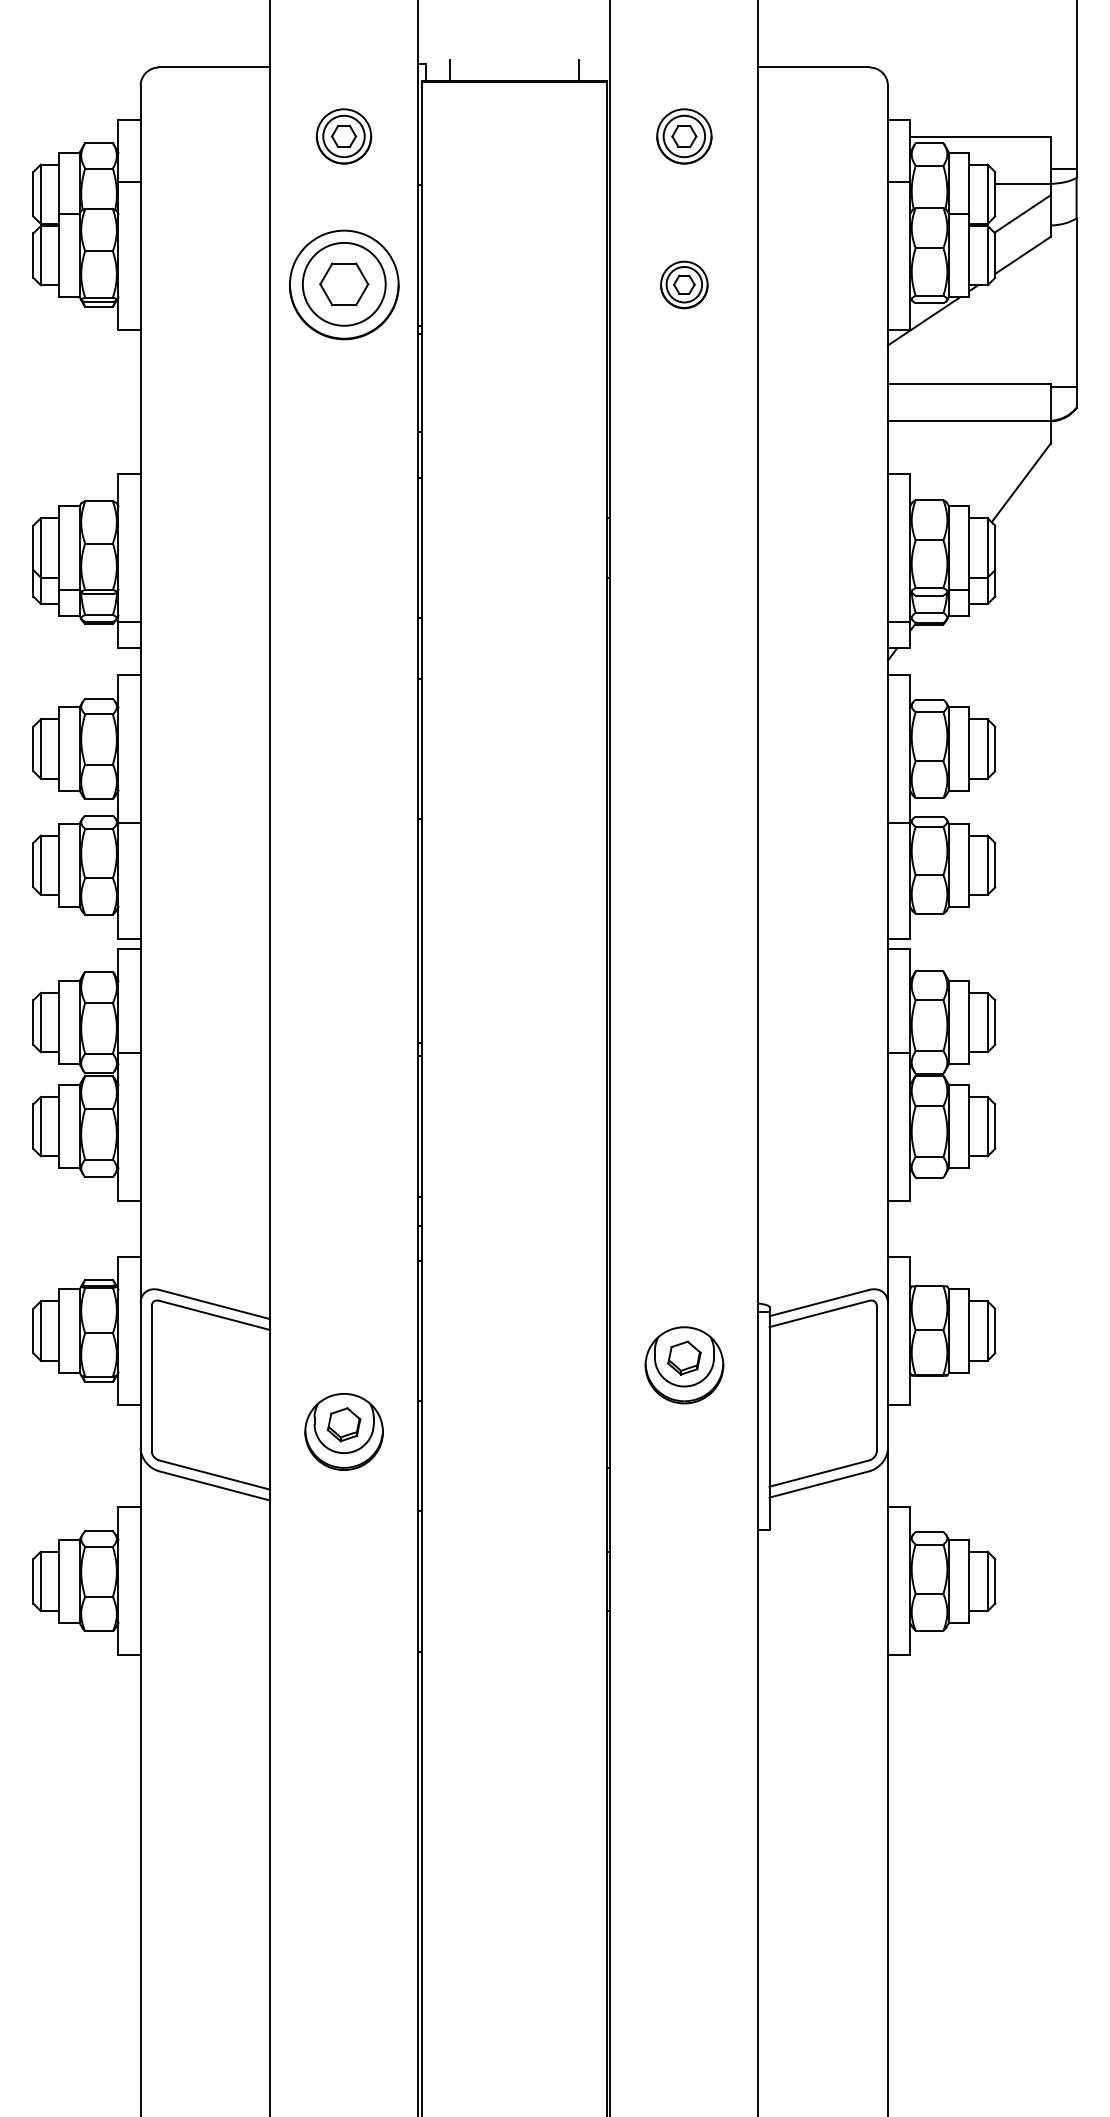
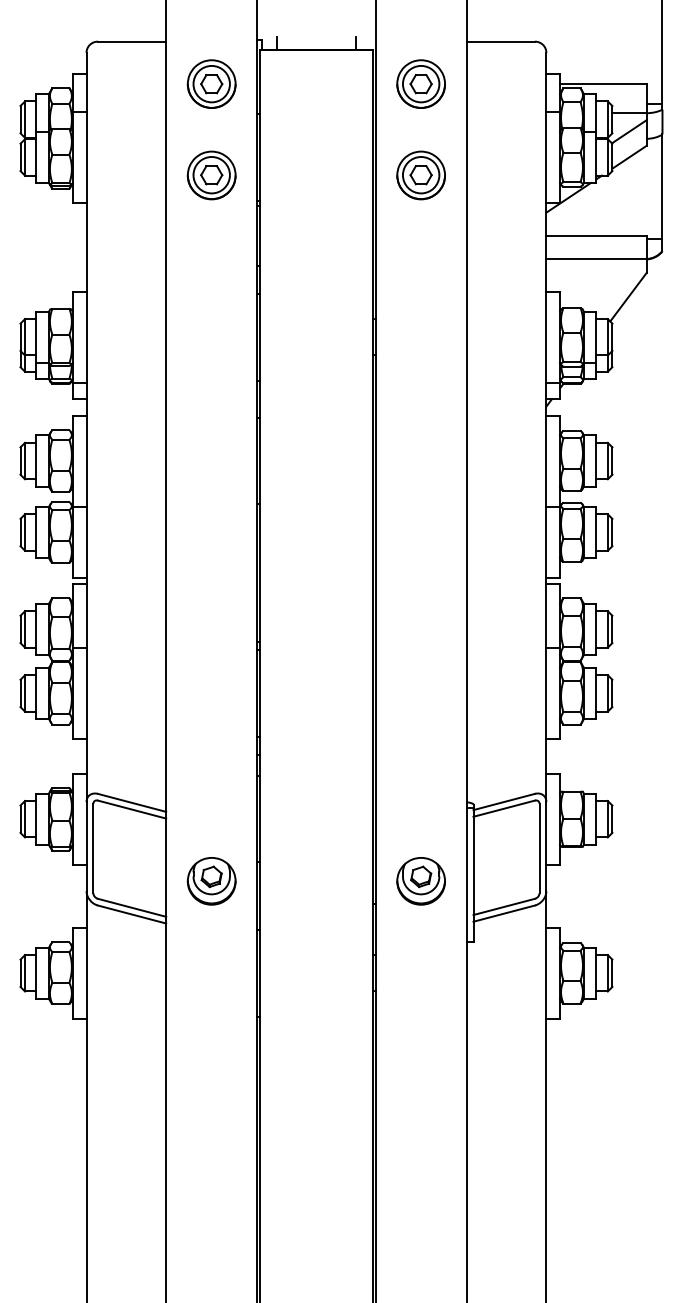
part: (343, 135) -> (211, 83), size x1.43
part: (683, 135) -> (420, 83), size x1.43
part: (343, 285) -> (211, 175), size x0.71
part: (683, 285) -> (420, 175), size x1.67
part: (683, 1365) -> (420, 881), moved

